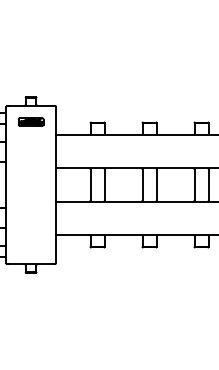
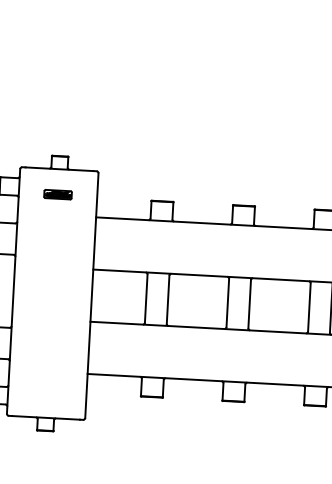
part: (30, 121) -> (57, 193), size x0.7

